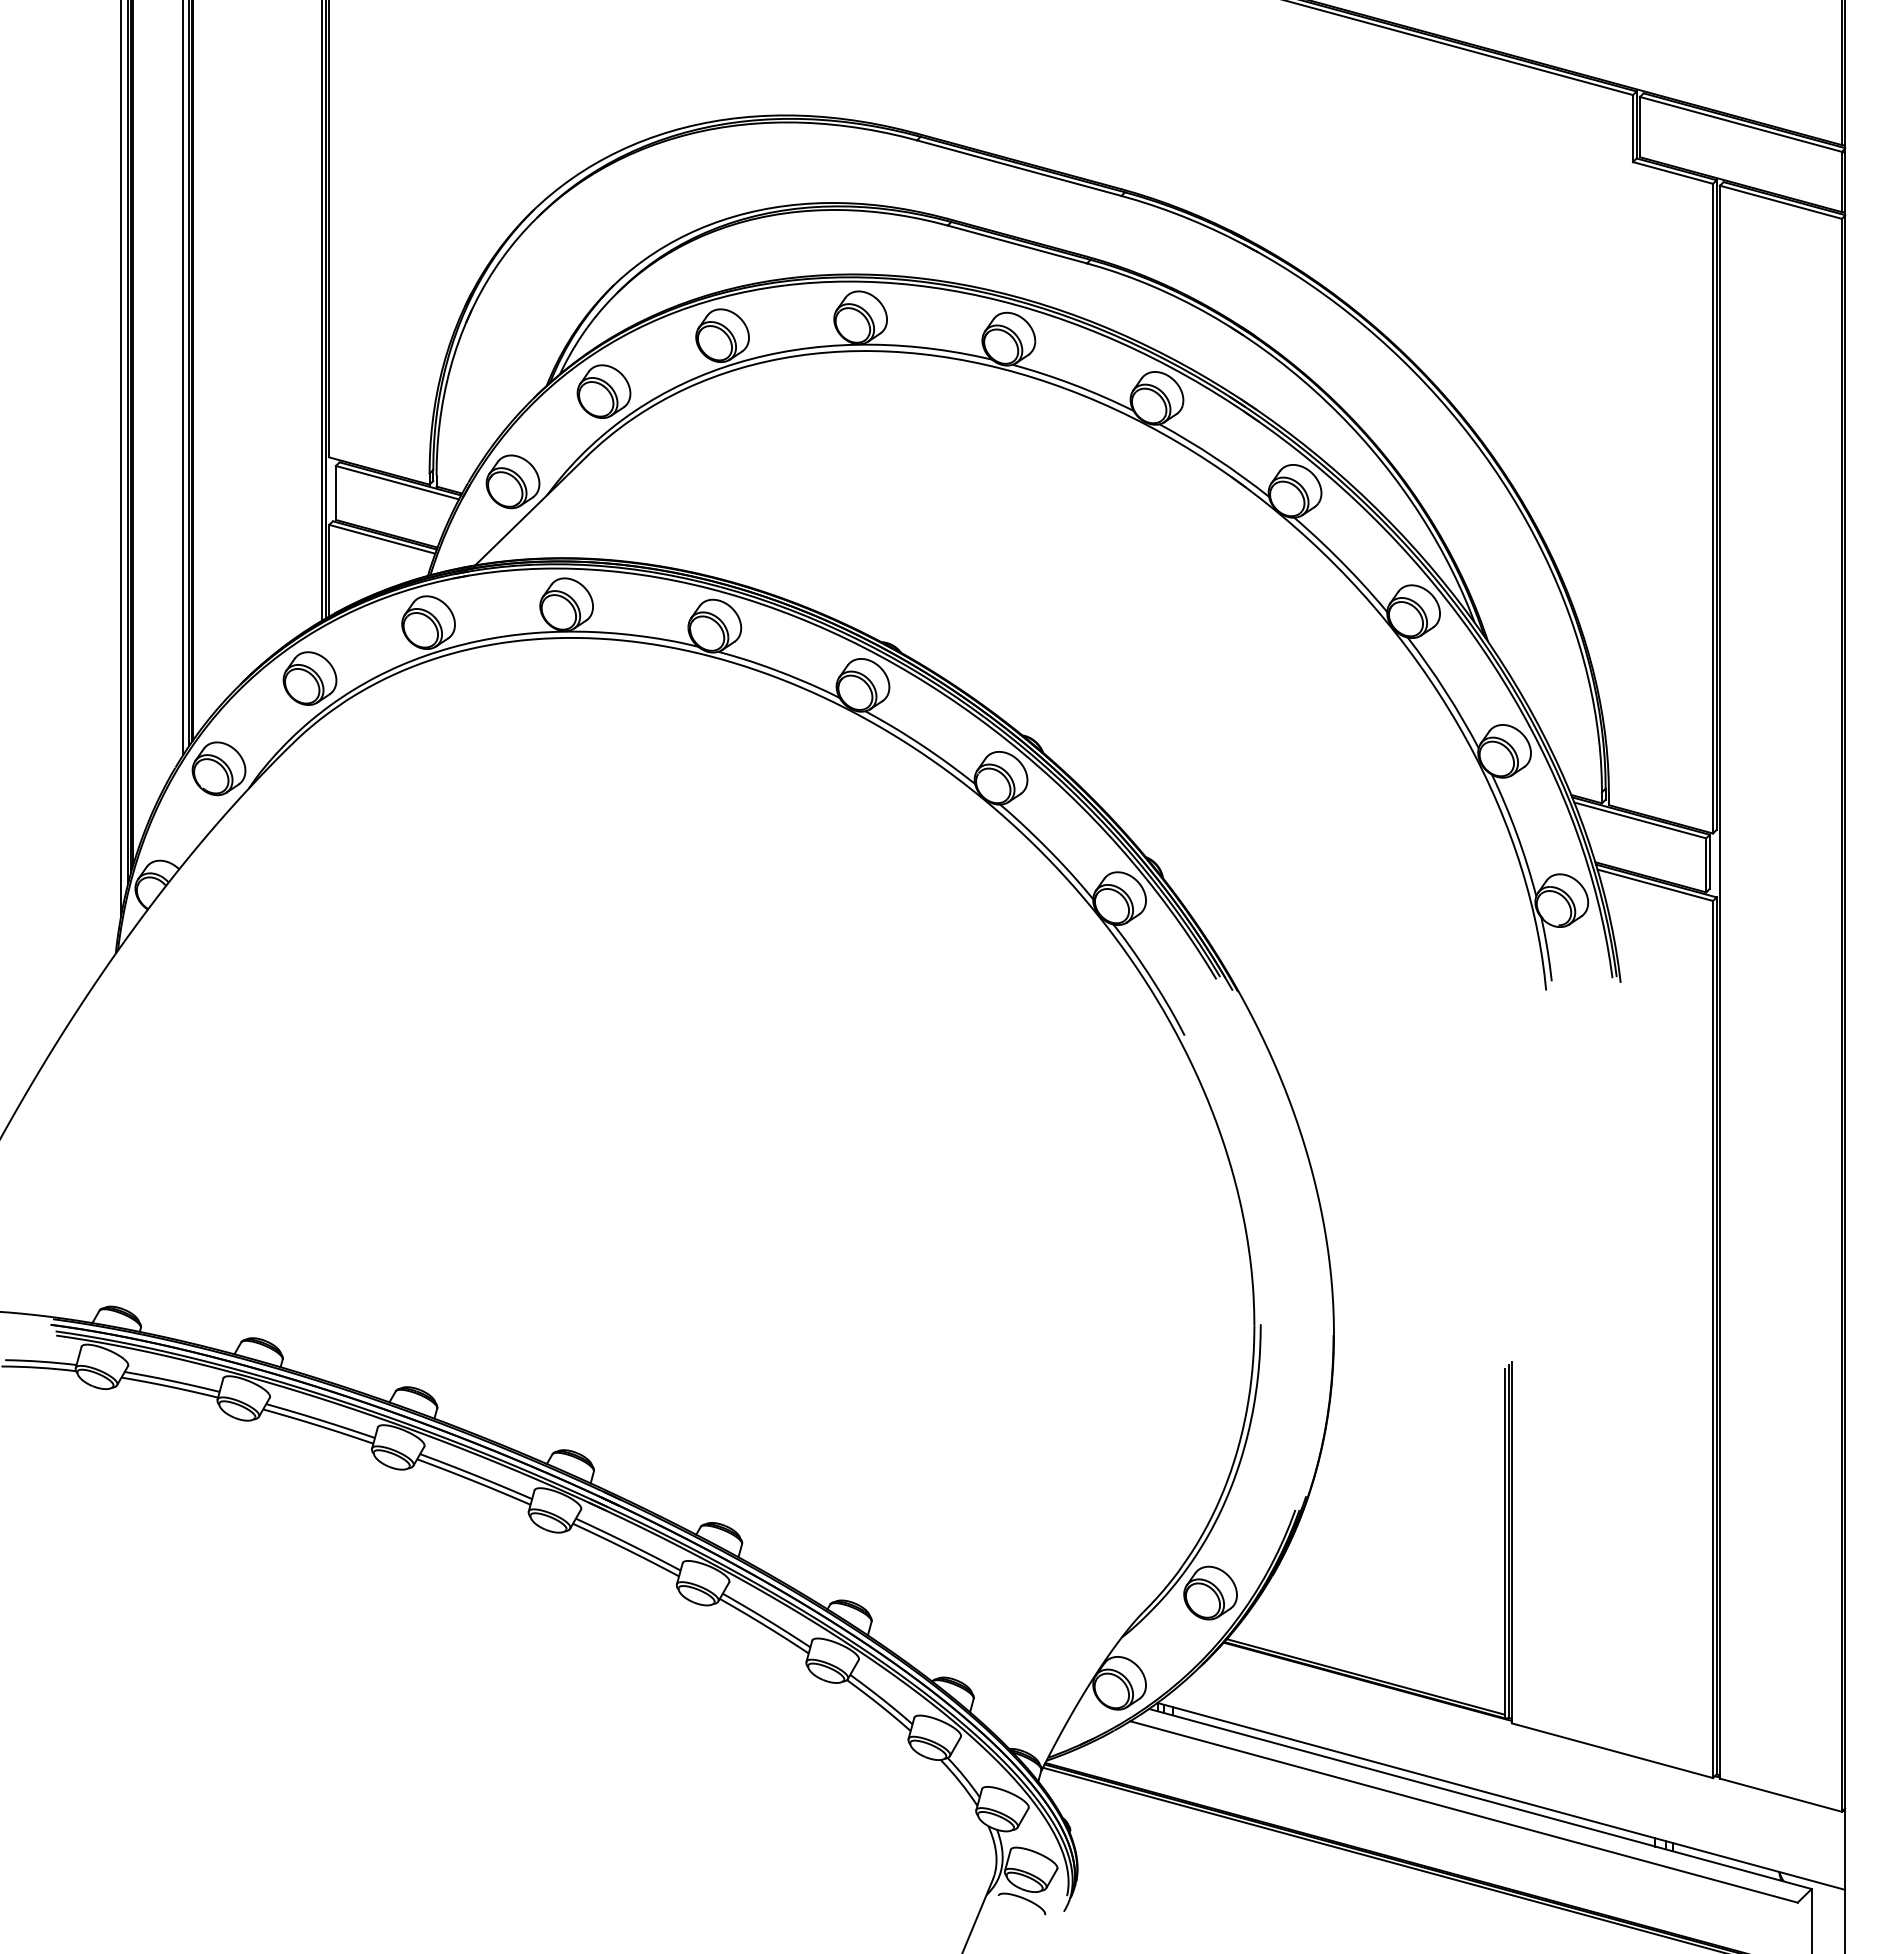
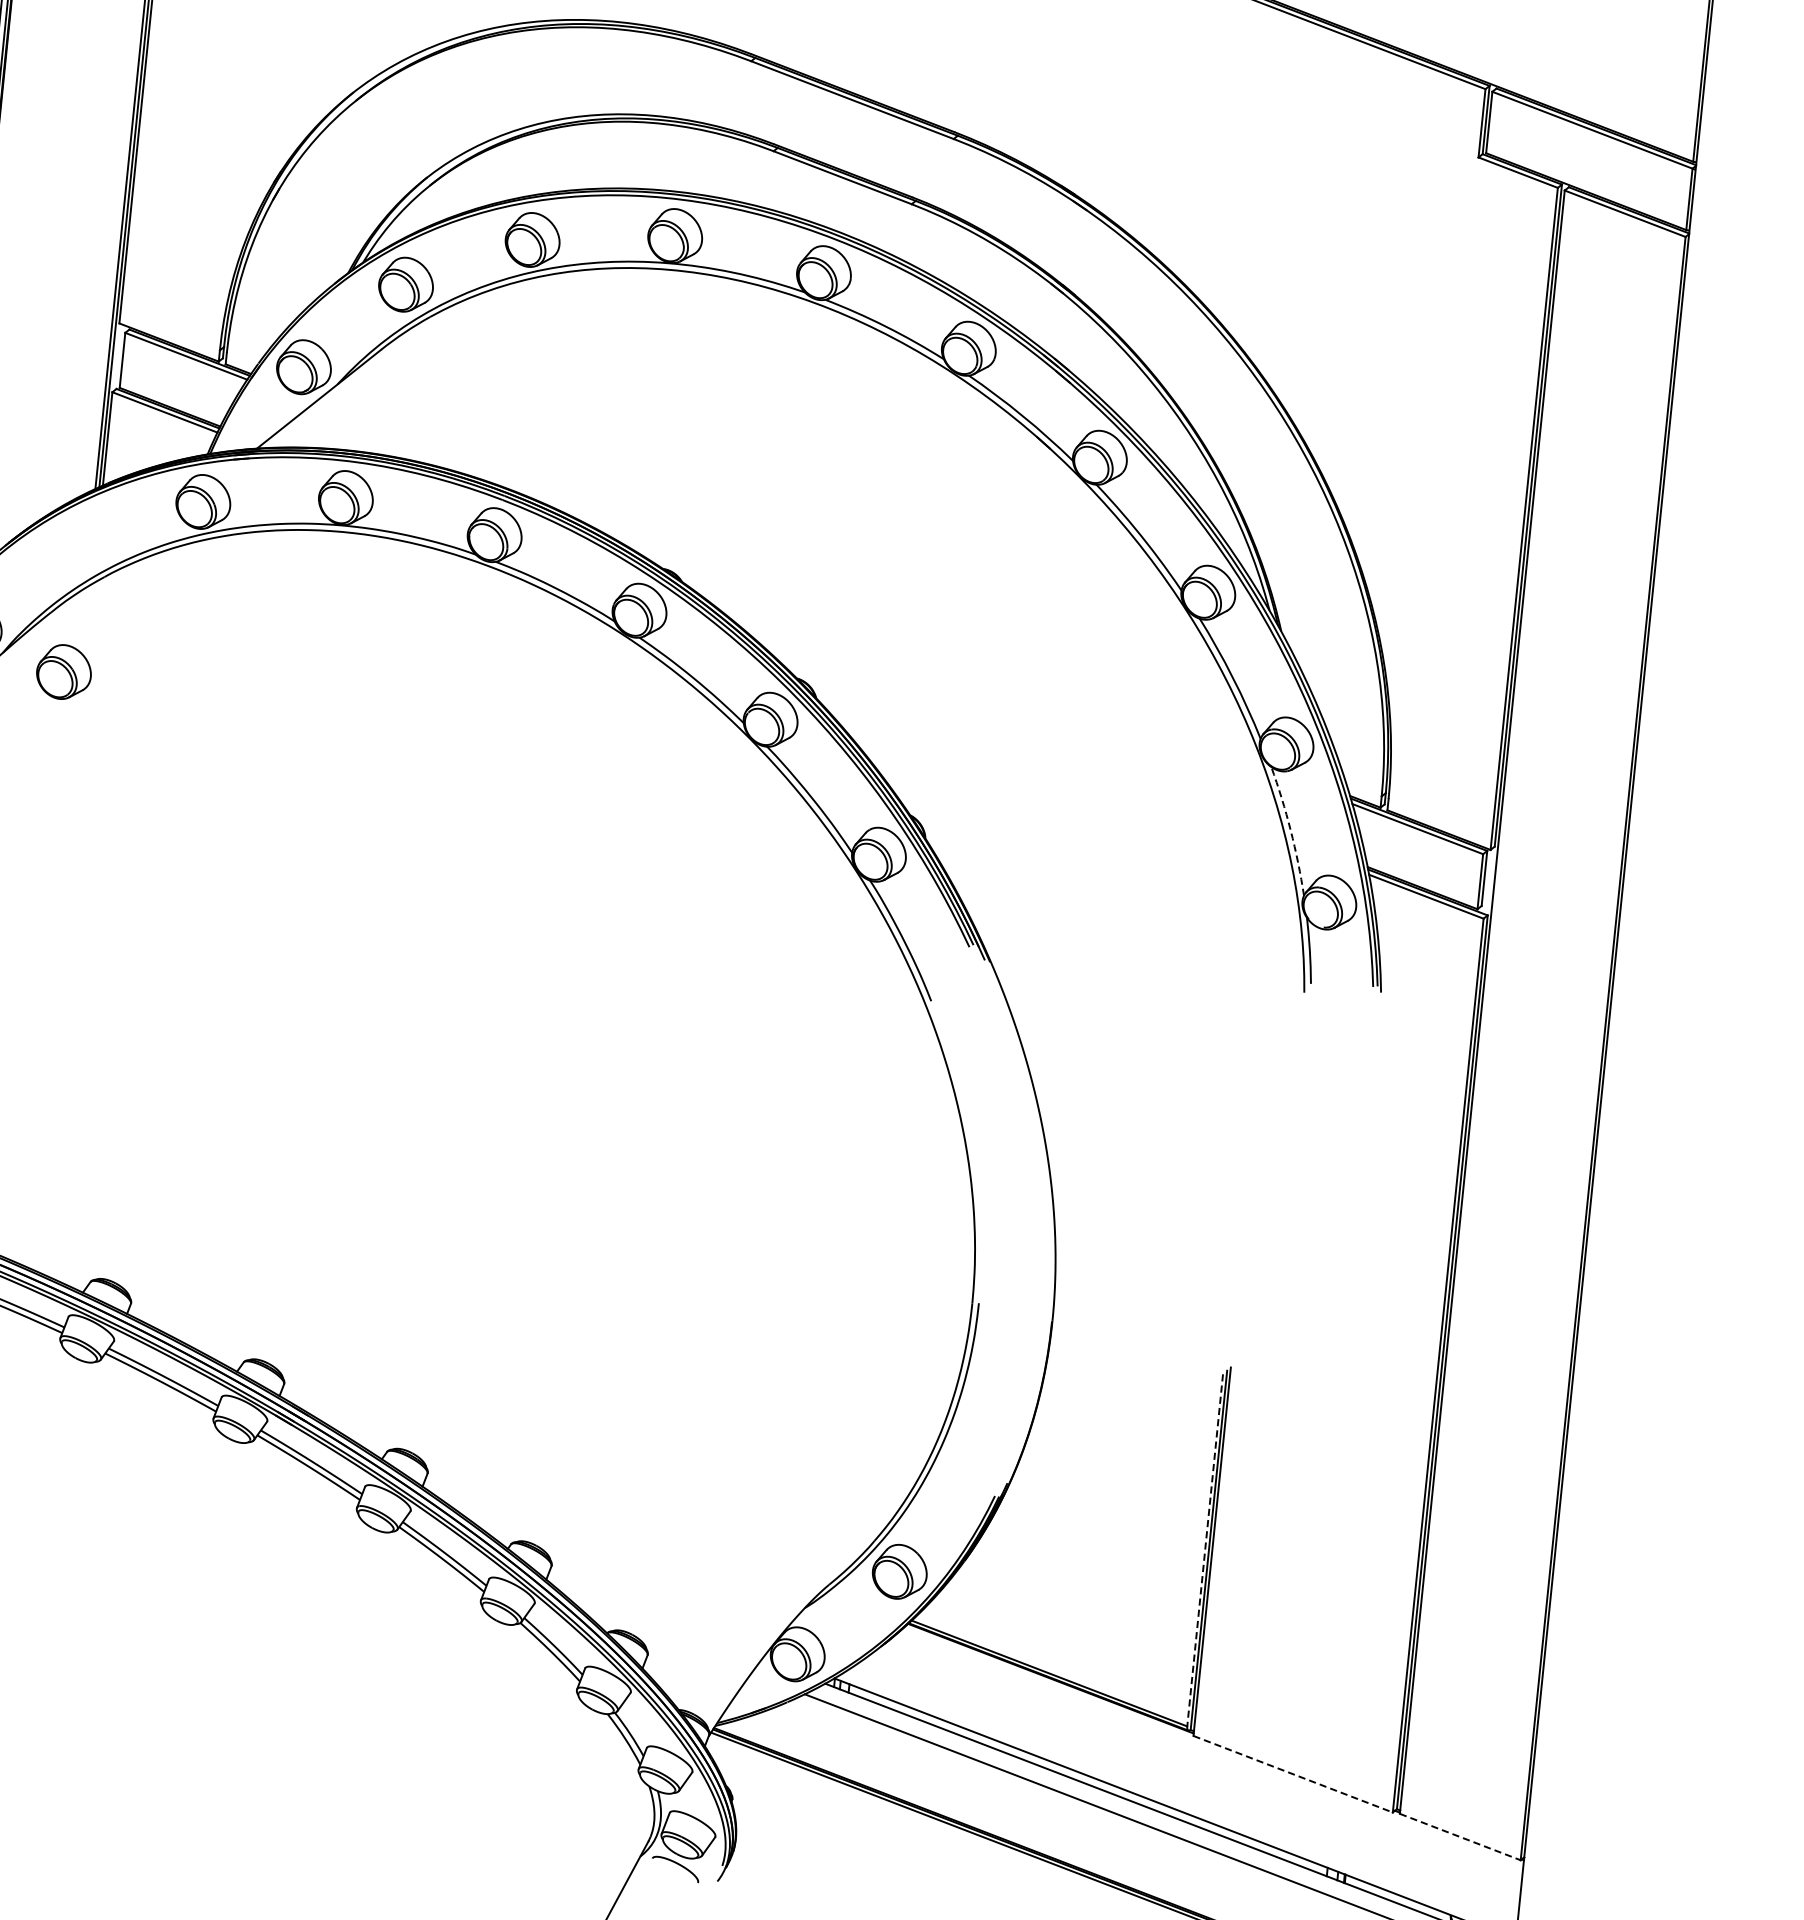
part: (309, 678) -> (63, 672), moved
arc: (1517, 834) -> (1291, 830), solid -> dashed
line: (1504, 1541) -> (1204, 1549), solid -> dashed
line: (1612, 1750) -> (1293, 1774), solid -> dashed
line: (1781, 1795) -> (1460, 1837), solid -> dashed

